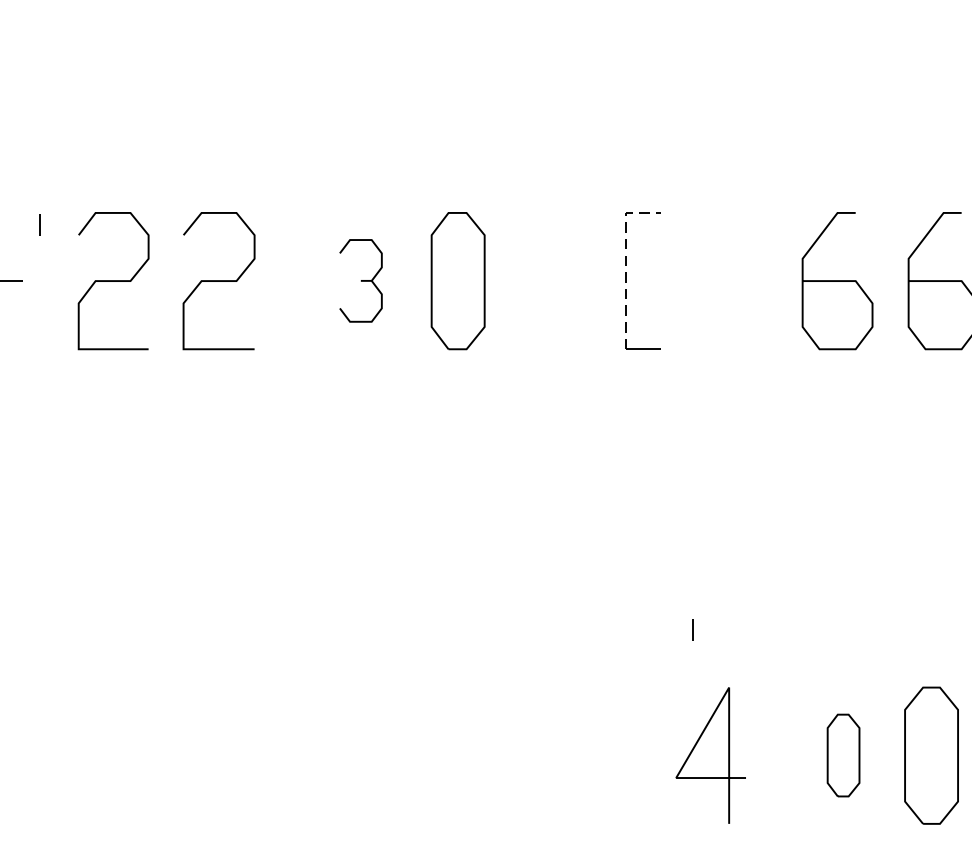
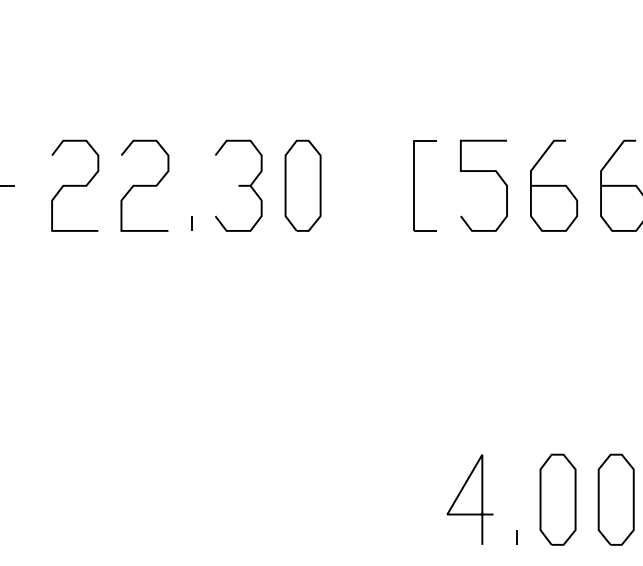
line: (40, 224) -> (191, 223), moved
curve: (730, 259) -> (483, 171), added
line: (625, 262) -> (413, 173), dashed -> solid
part: (360, 280) -> (238, 185), size x1.67
line: (691, 629) -> (516, 537), moved
part: (842, 755) -> (557, 499), size x1.67

